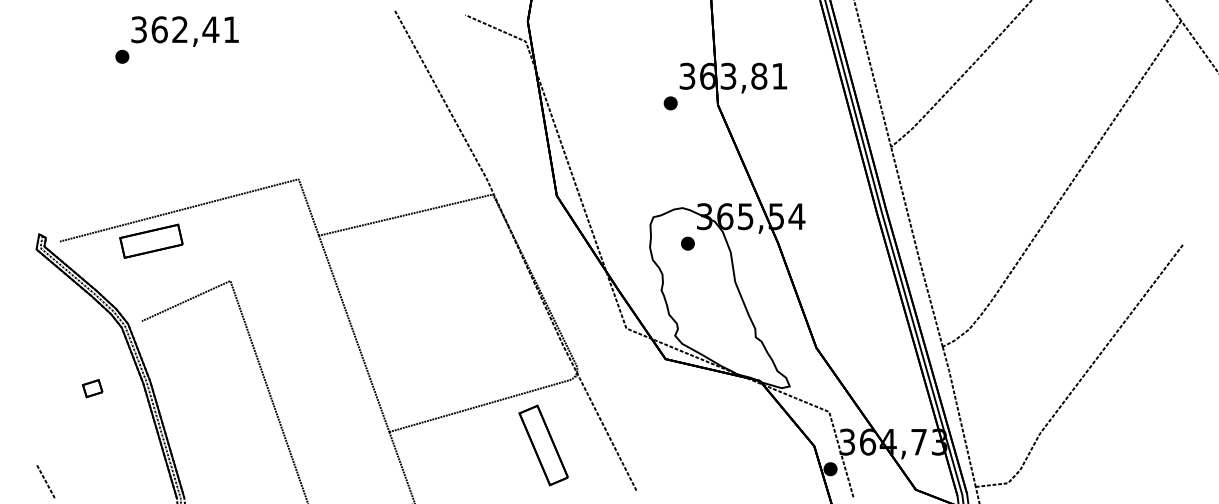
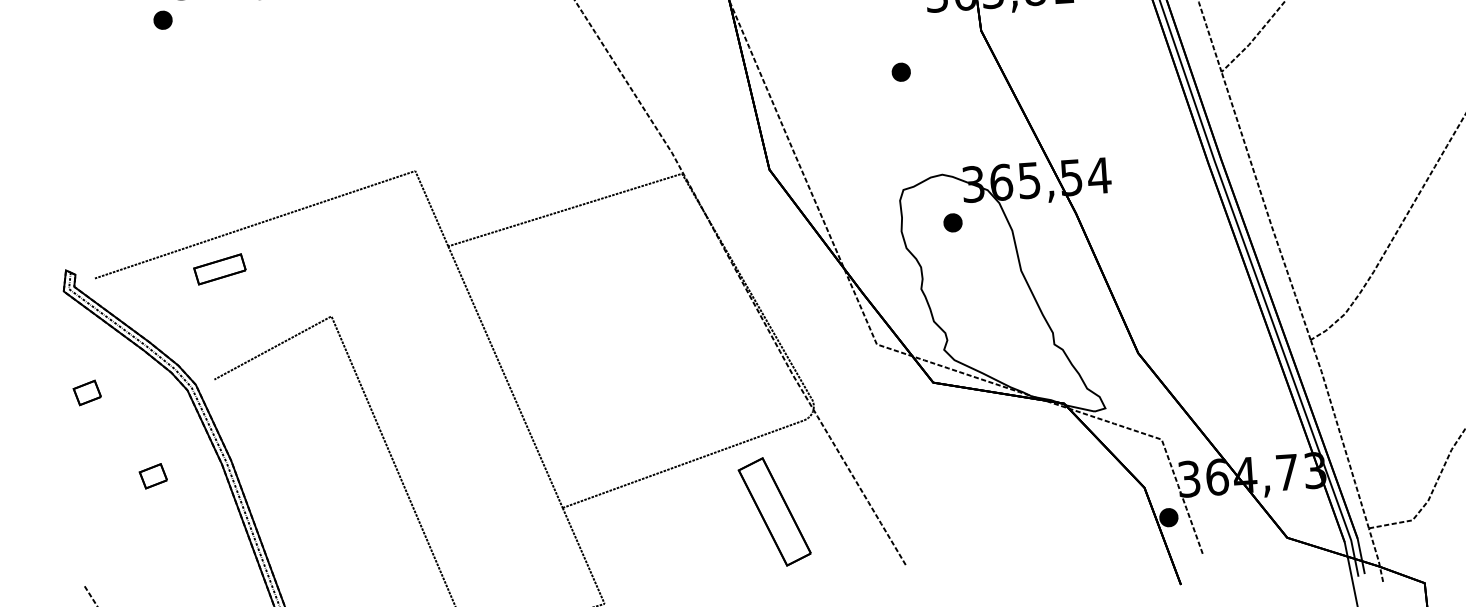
part: (670, 103) -> (901, 72), moved
part: (151, 240) -> (219, 268), size x0.6
part: (48, 324) -> (87, 392), added

